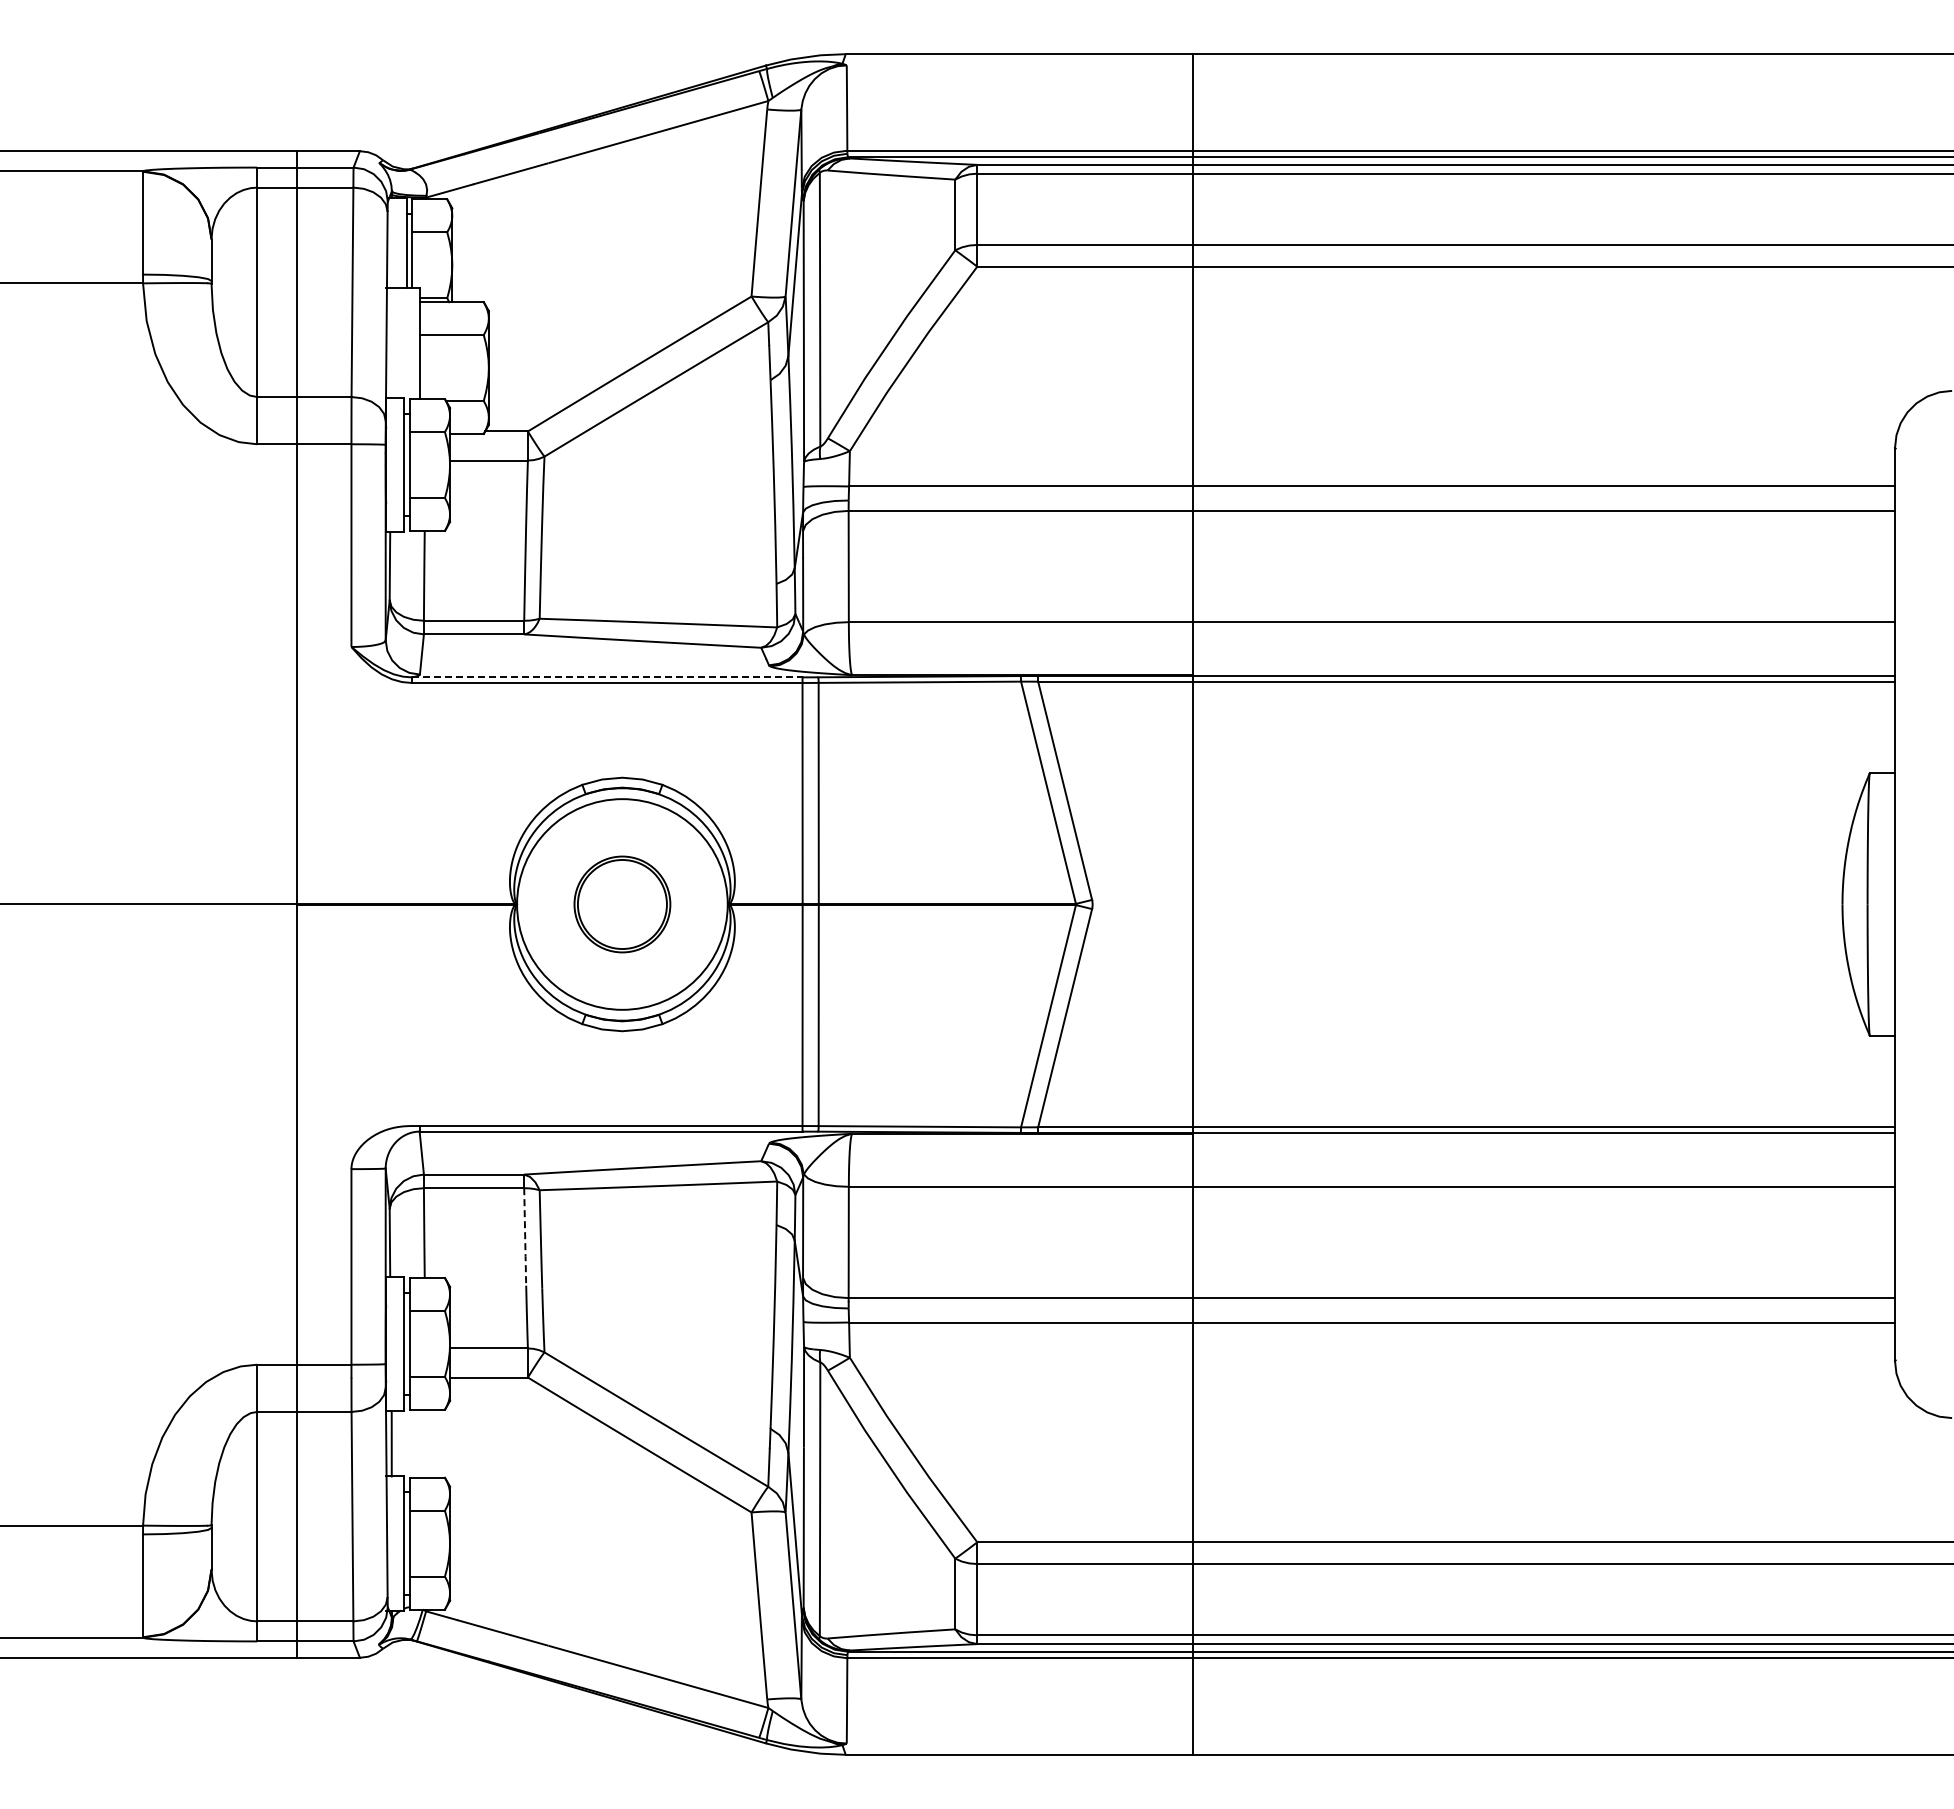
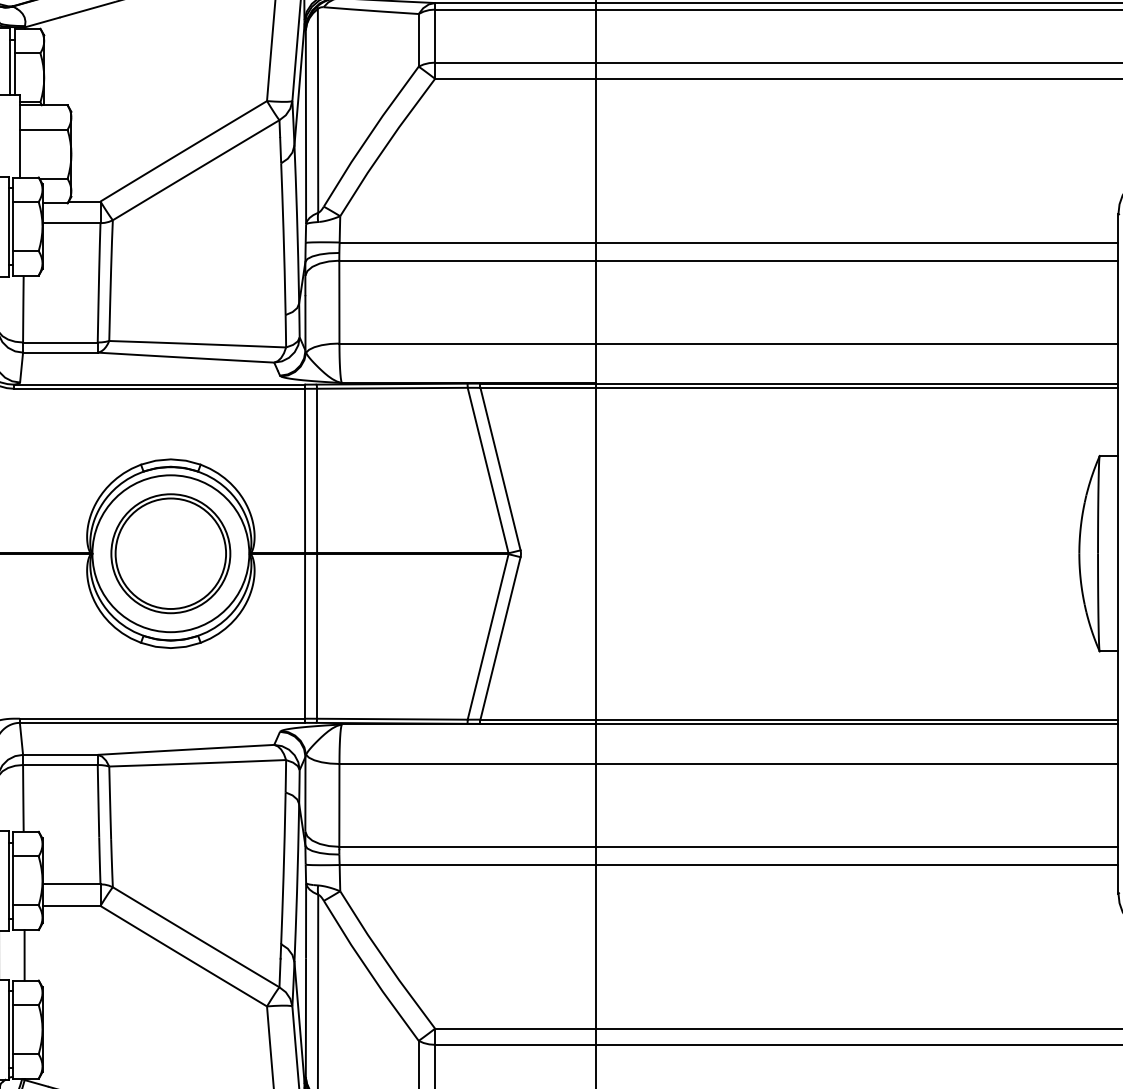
line: (607, 677) -> (159, 384), dashed -> solid
part: (622, 904) -> (170, 553), size x1.67
line: (525, 1237) -> (98, 801), dashed -> solid
line: (425, 1443) -> (24, 955), added

